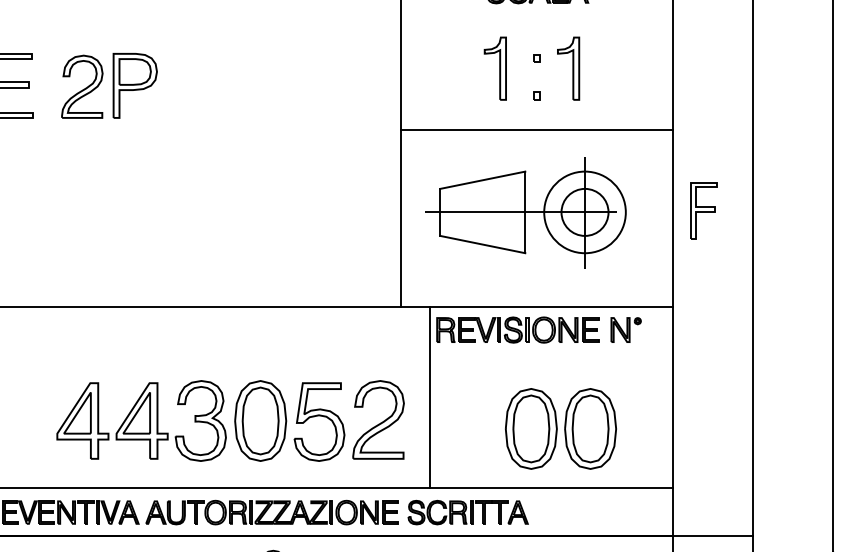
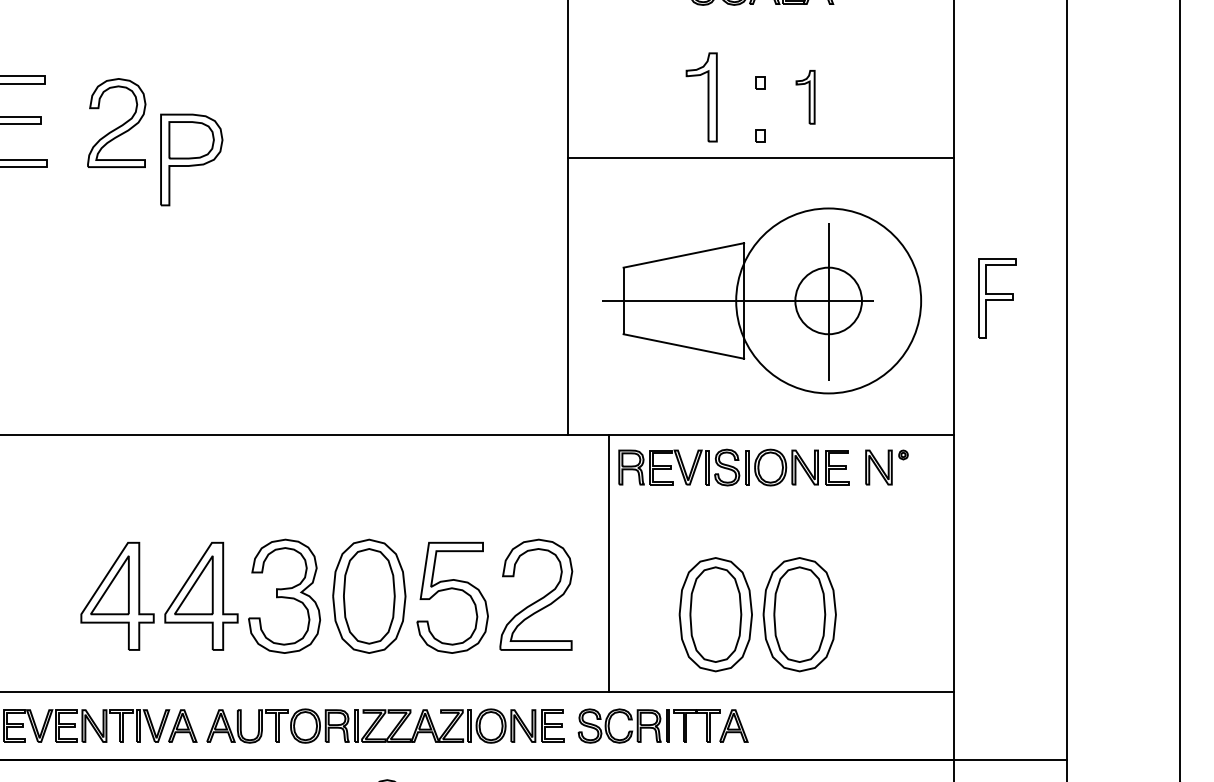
part: (568, 68) -> (805, 97), size x0.6
part: (134, 85) -> (190, 159), moved
line: (536, 129) -> (759, 158), moved
circle: (584, 212) -> (827, 301), size x1.6
part: (560, 428) -> (757, 614), moved

